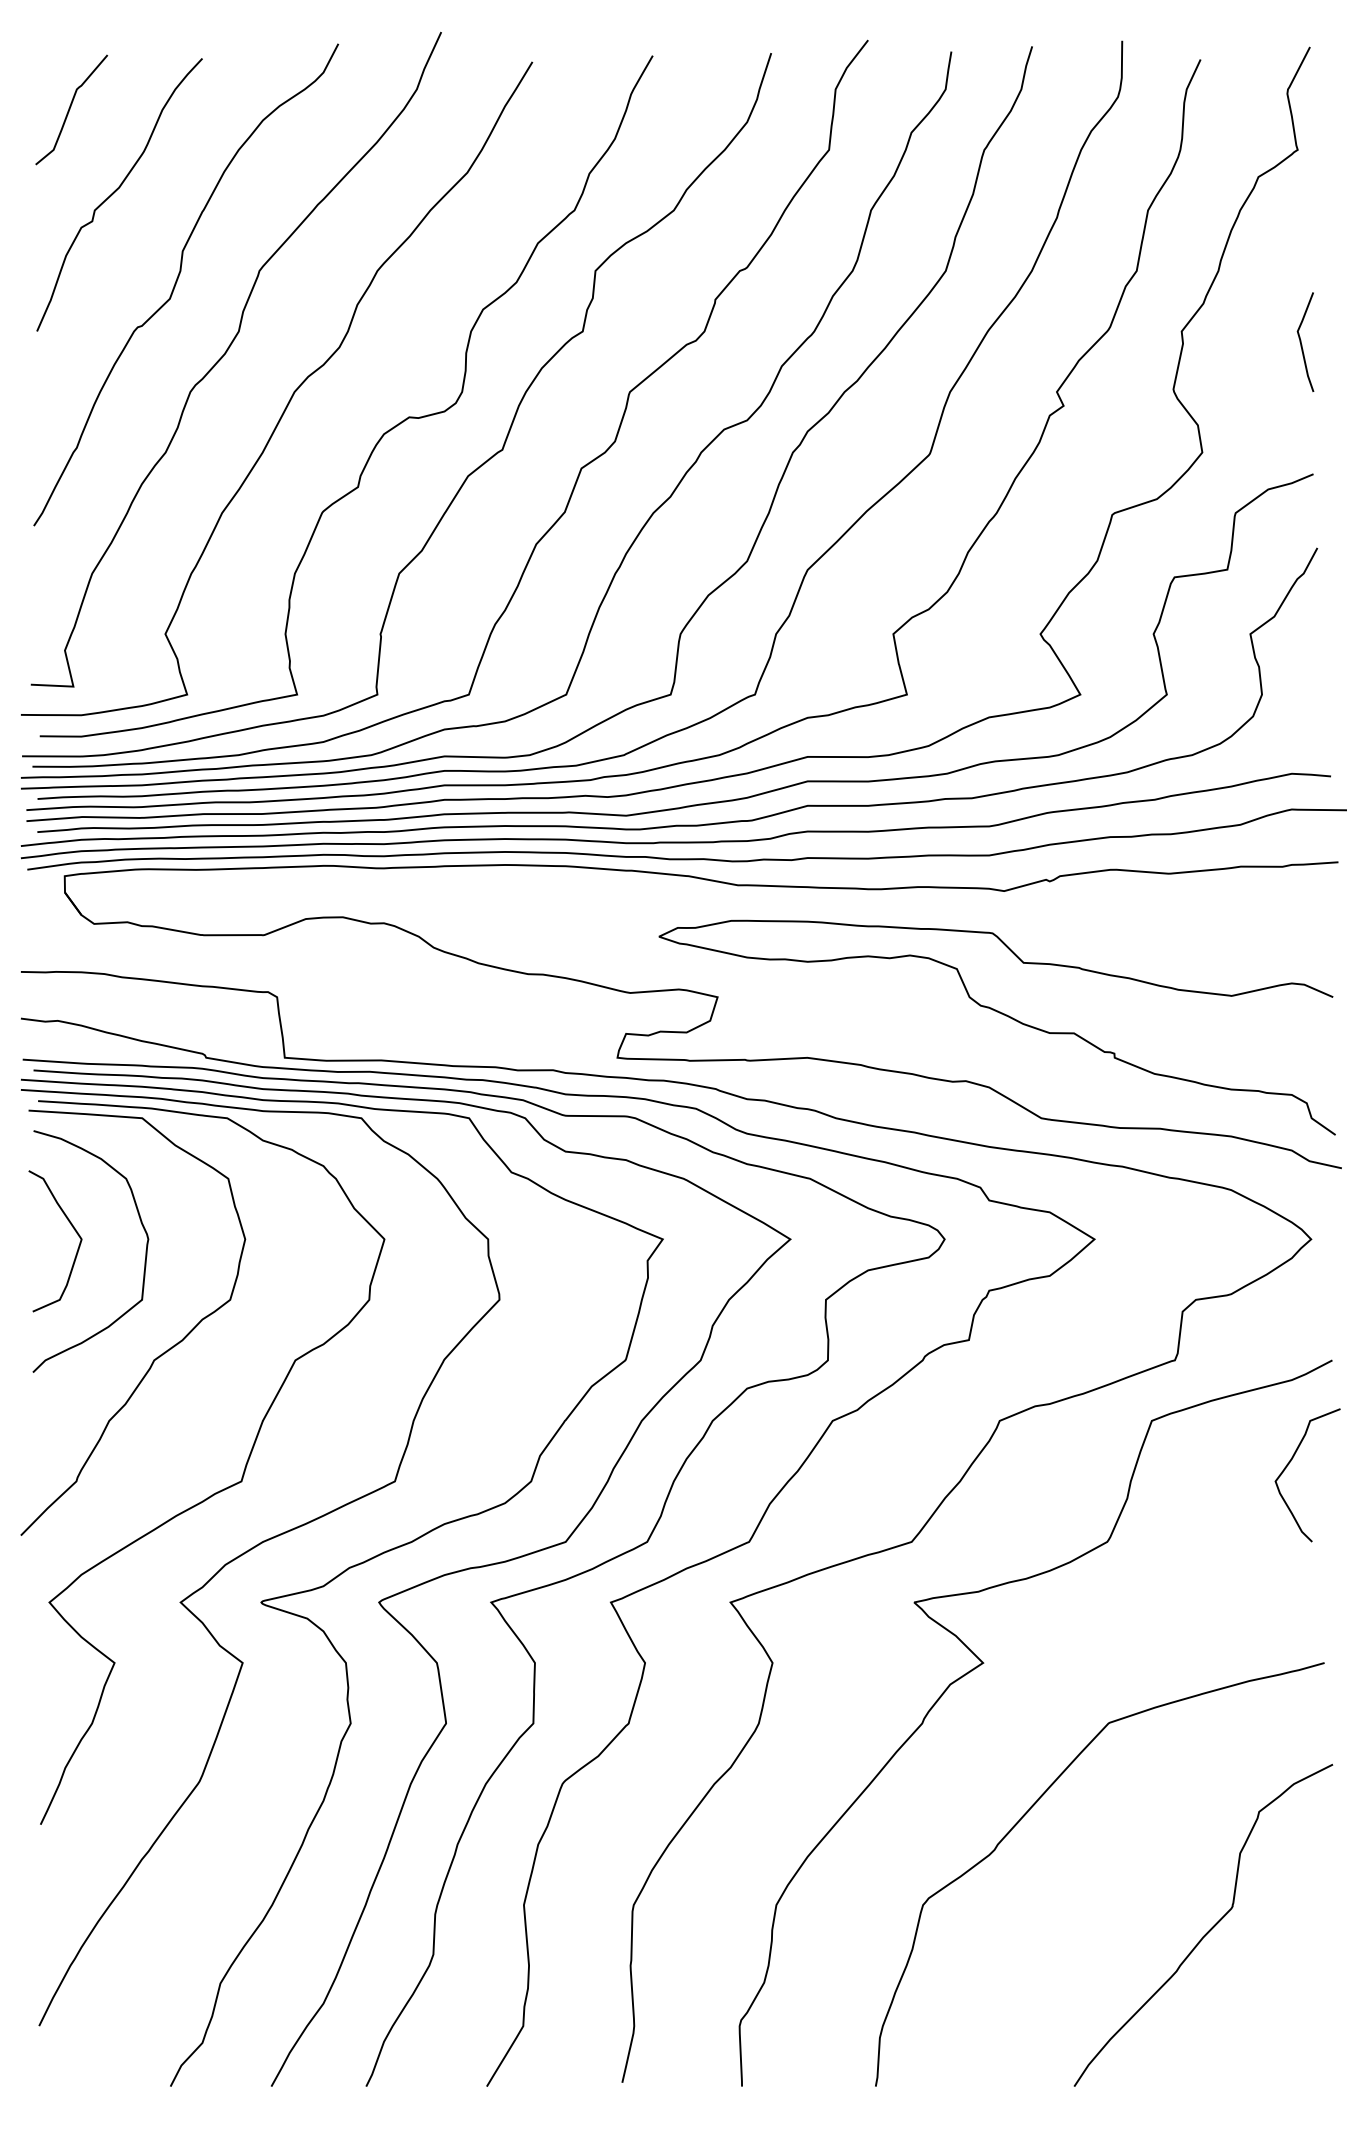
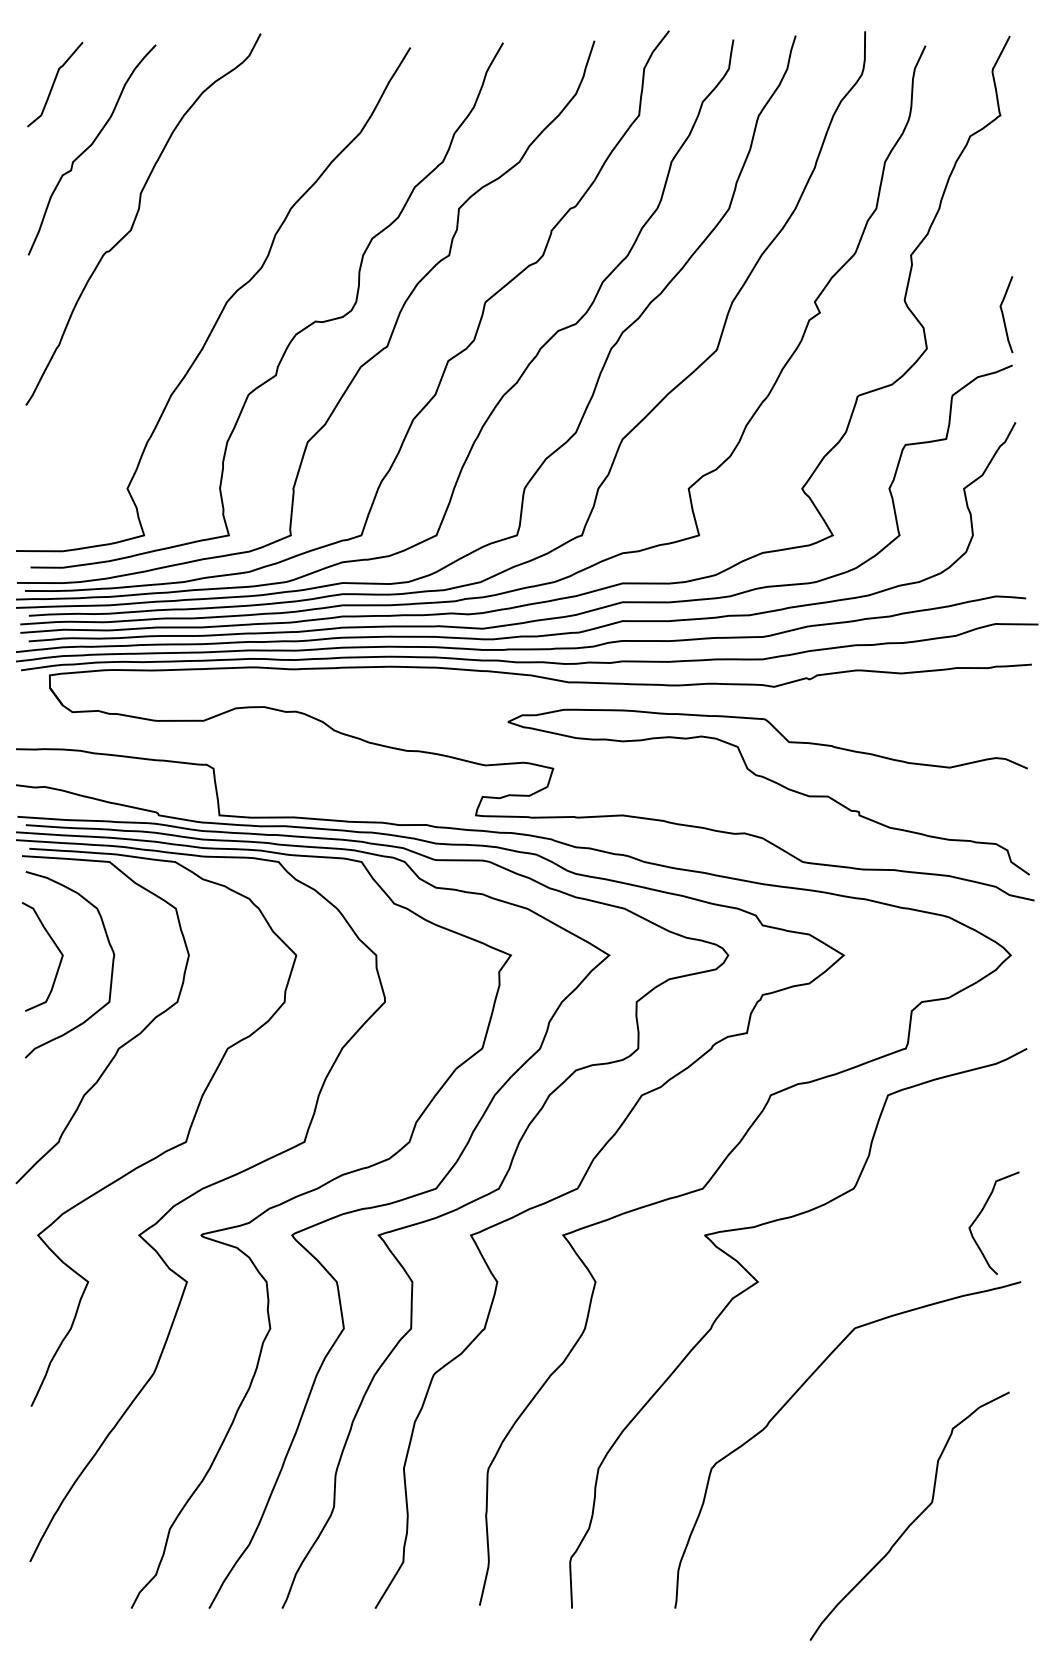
curve: (1302, 344) -> (1004, 316), moved
curve: (227, 352) -> (175, 271), removed
curve: (1291, 1462) -> (981, 1213), moved
curve: (1209, 1929) -> (914, 1519), moved

